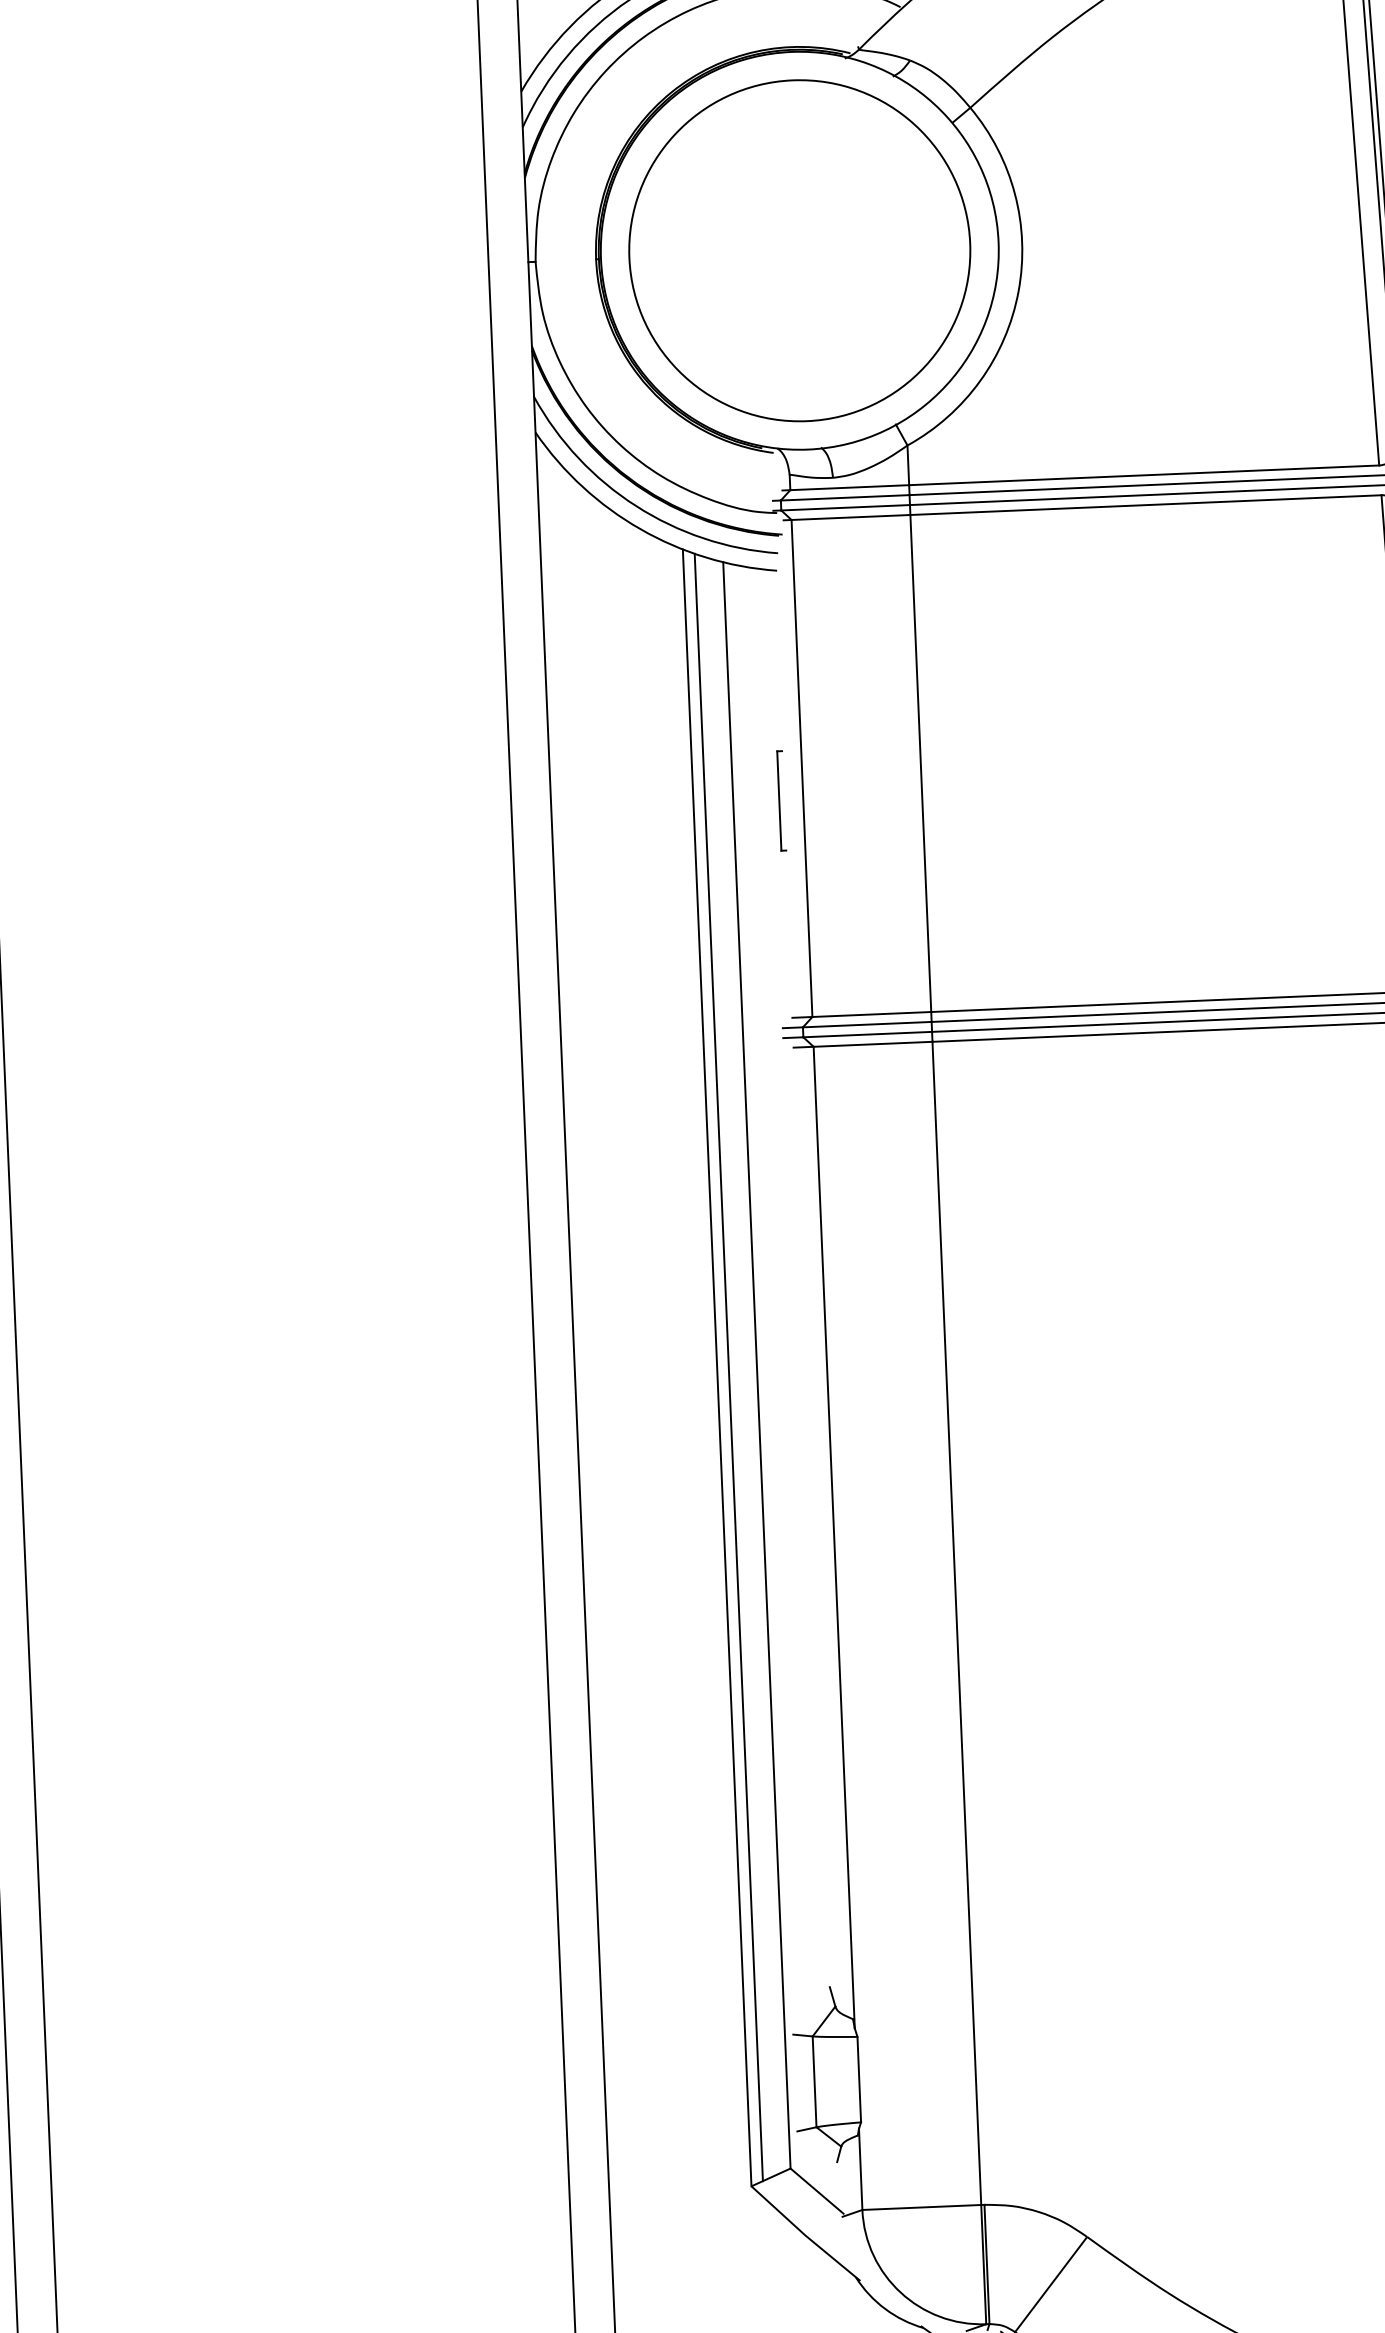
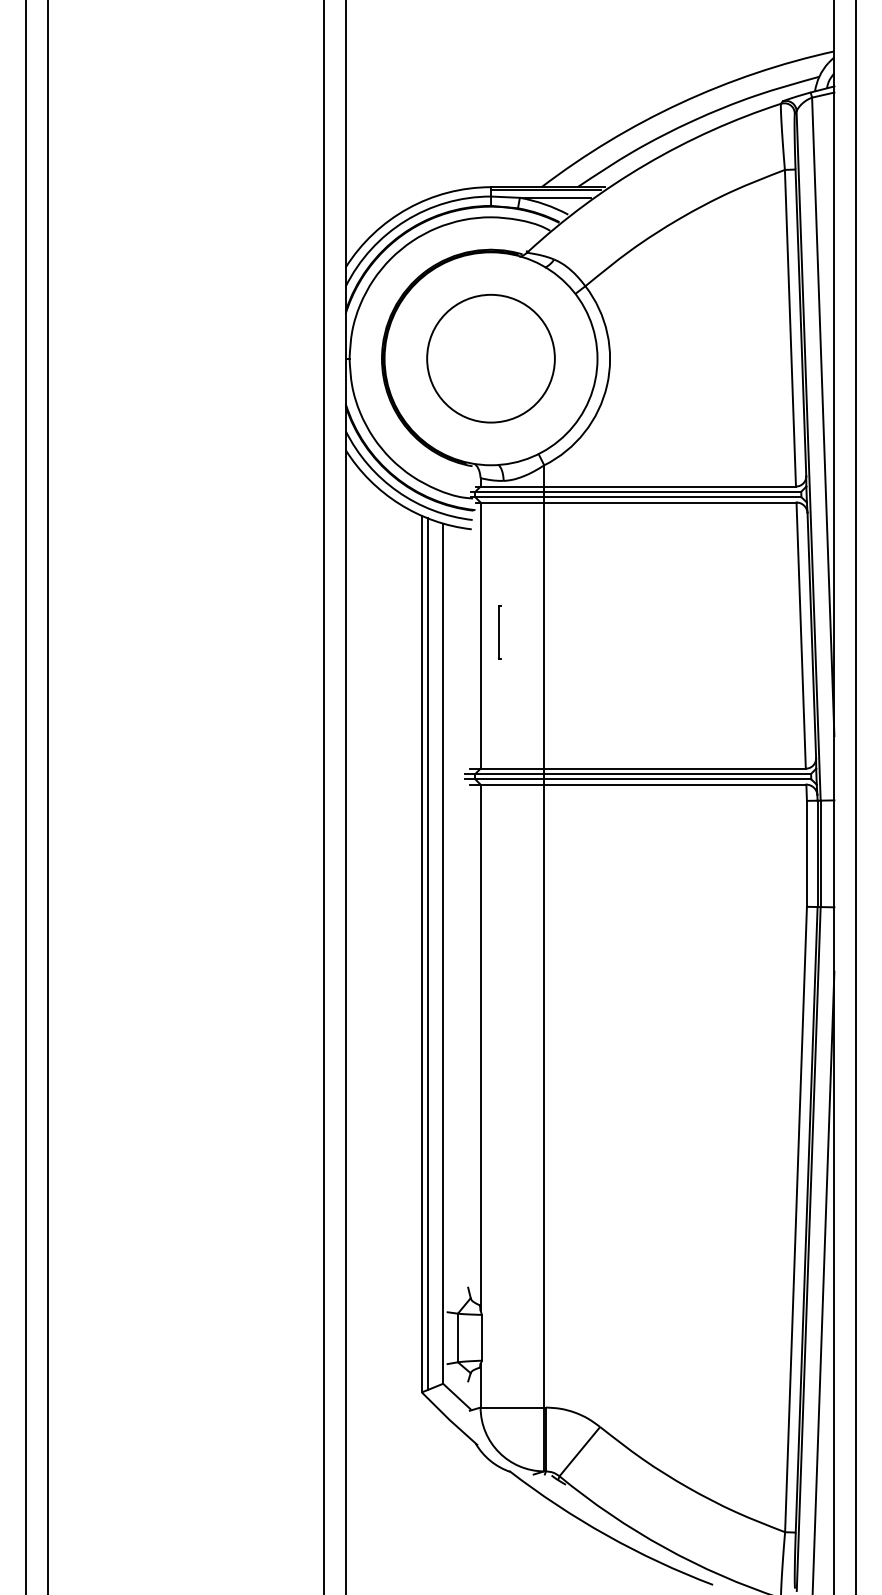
circle: (798, 250) -> (490, 358), size x0.7
part: (780, 800) -> (499, 632), moved

